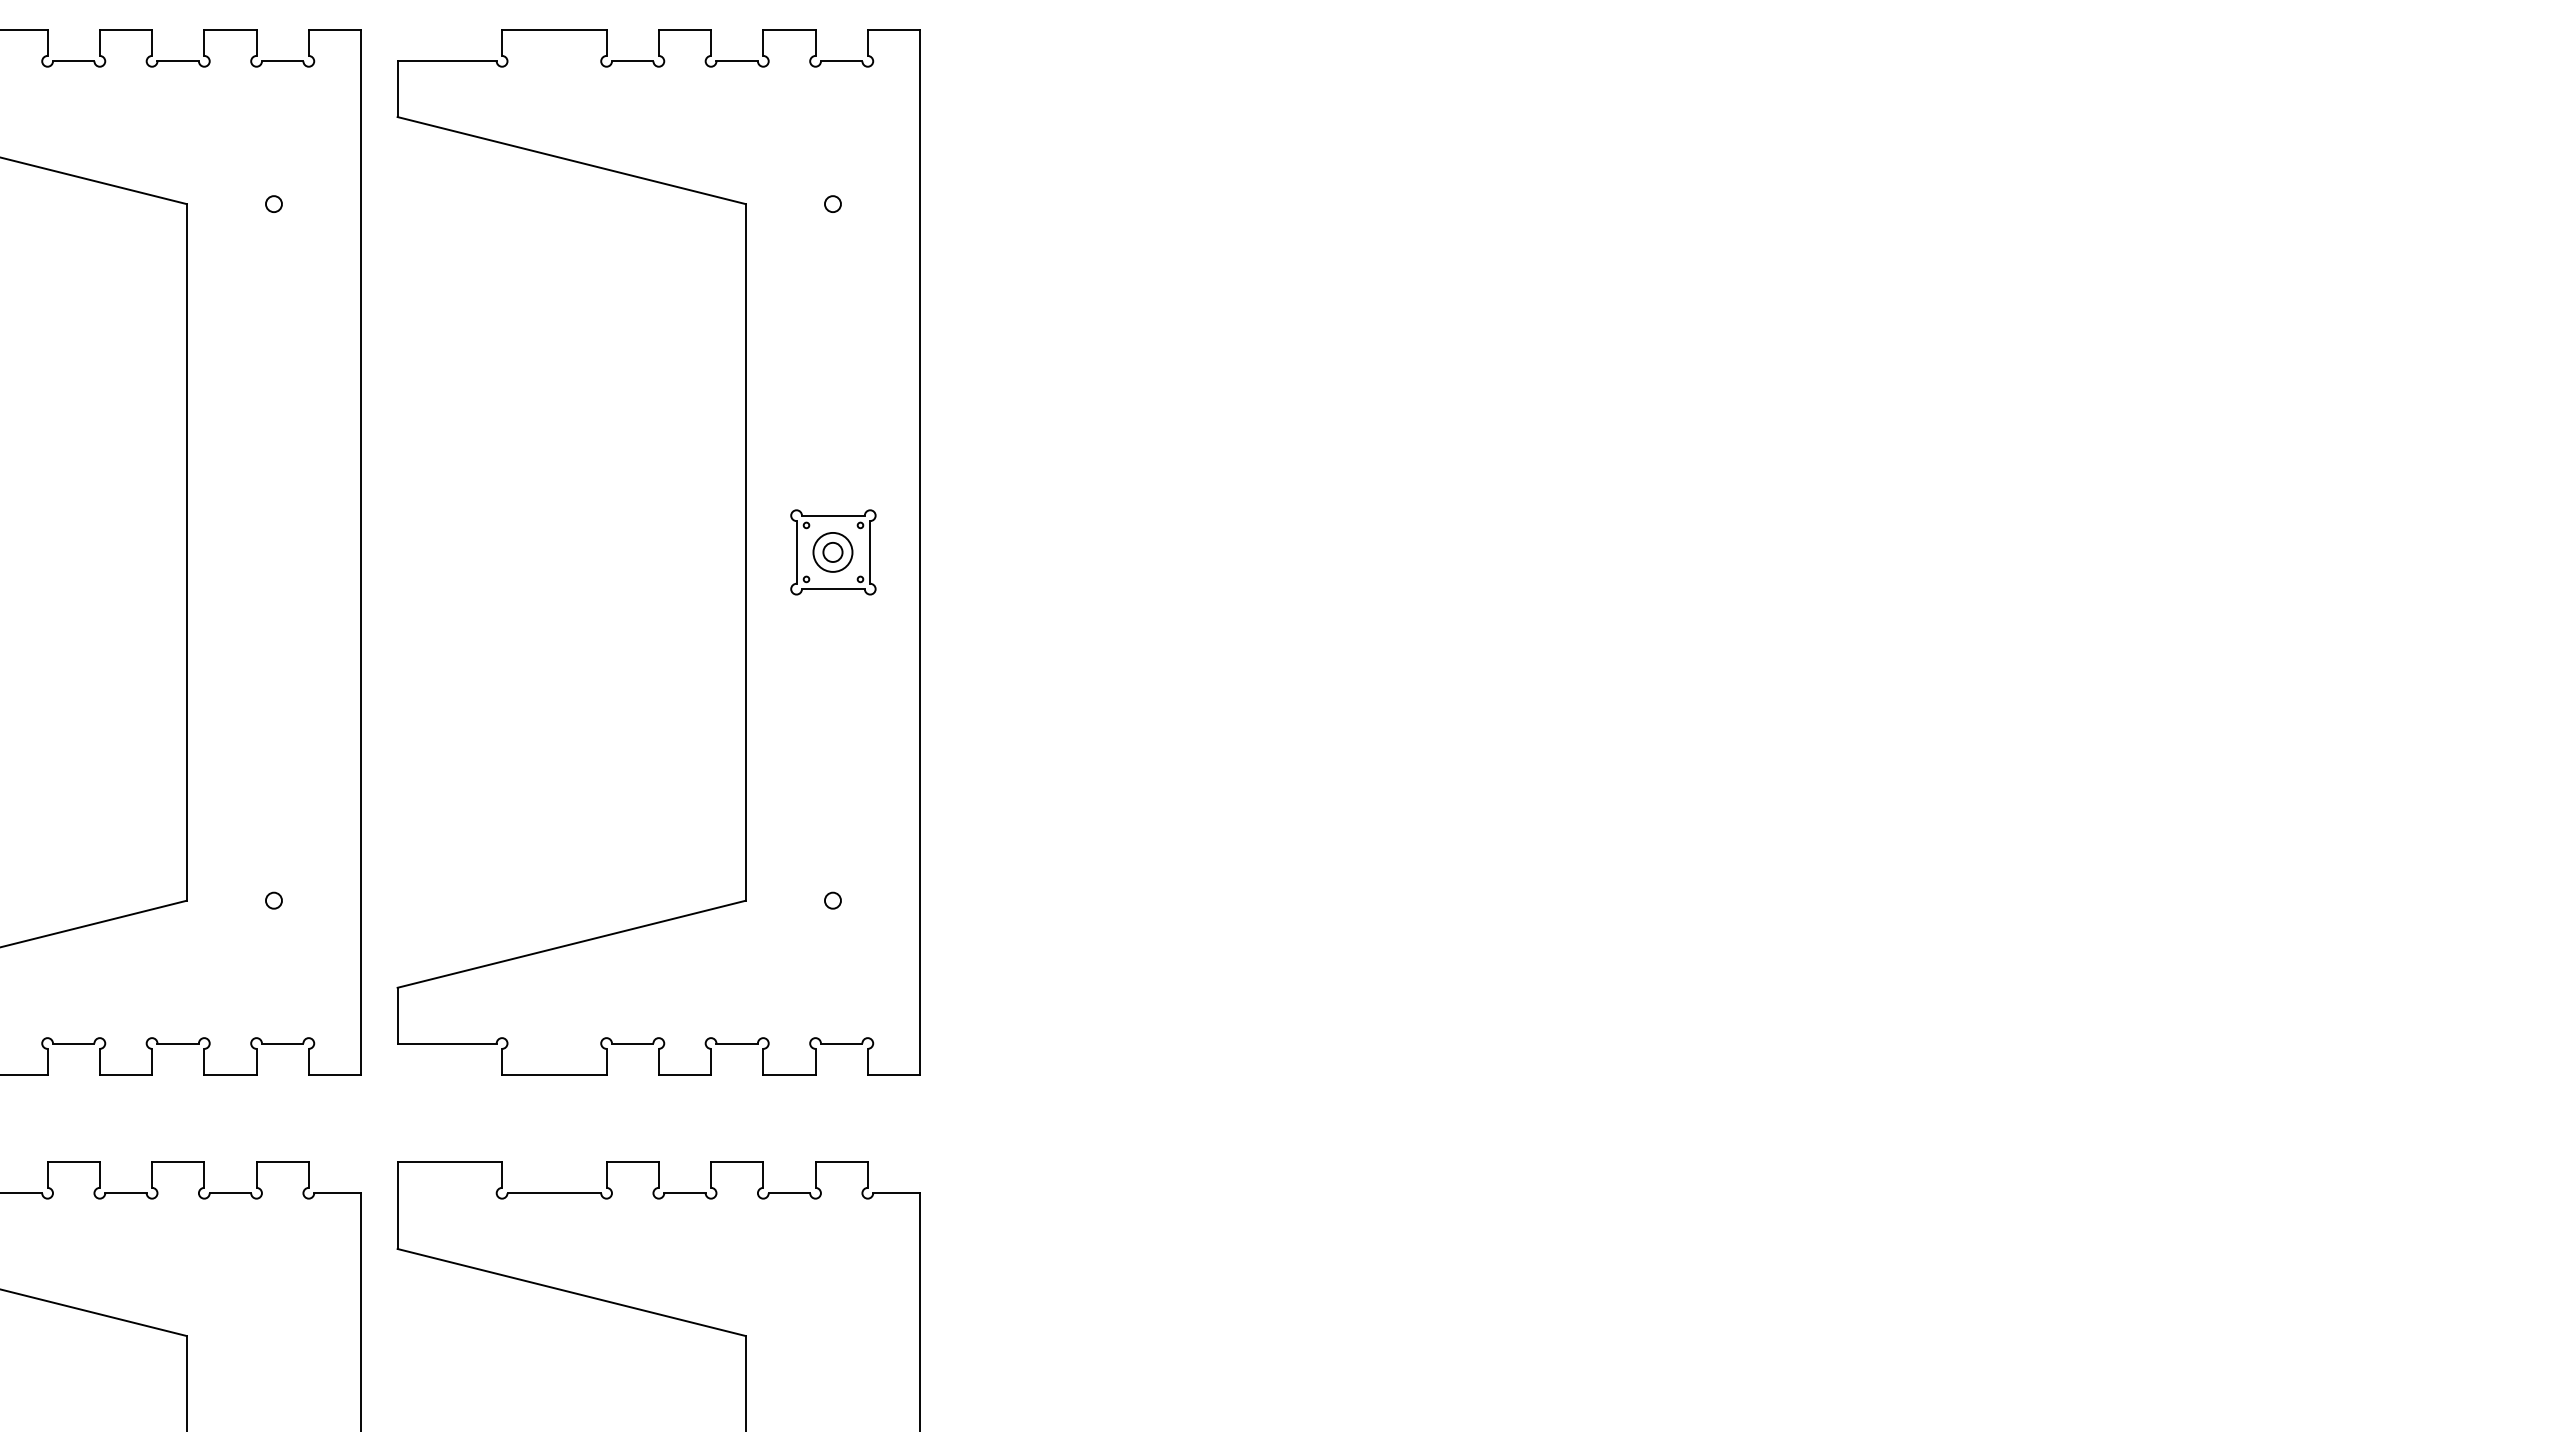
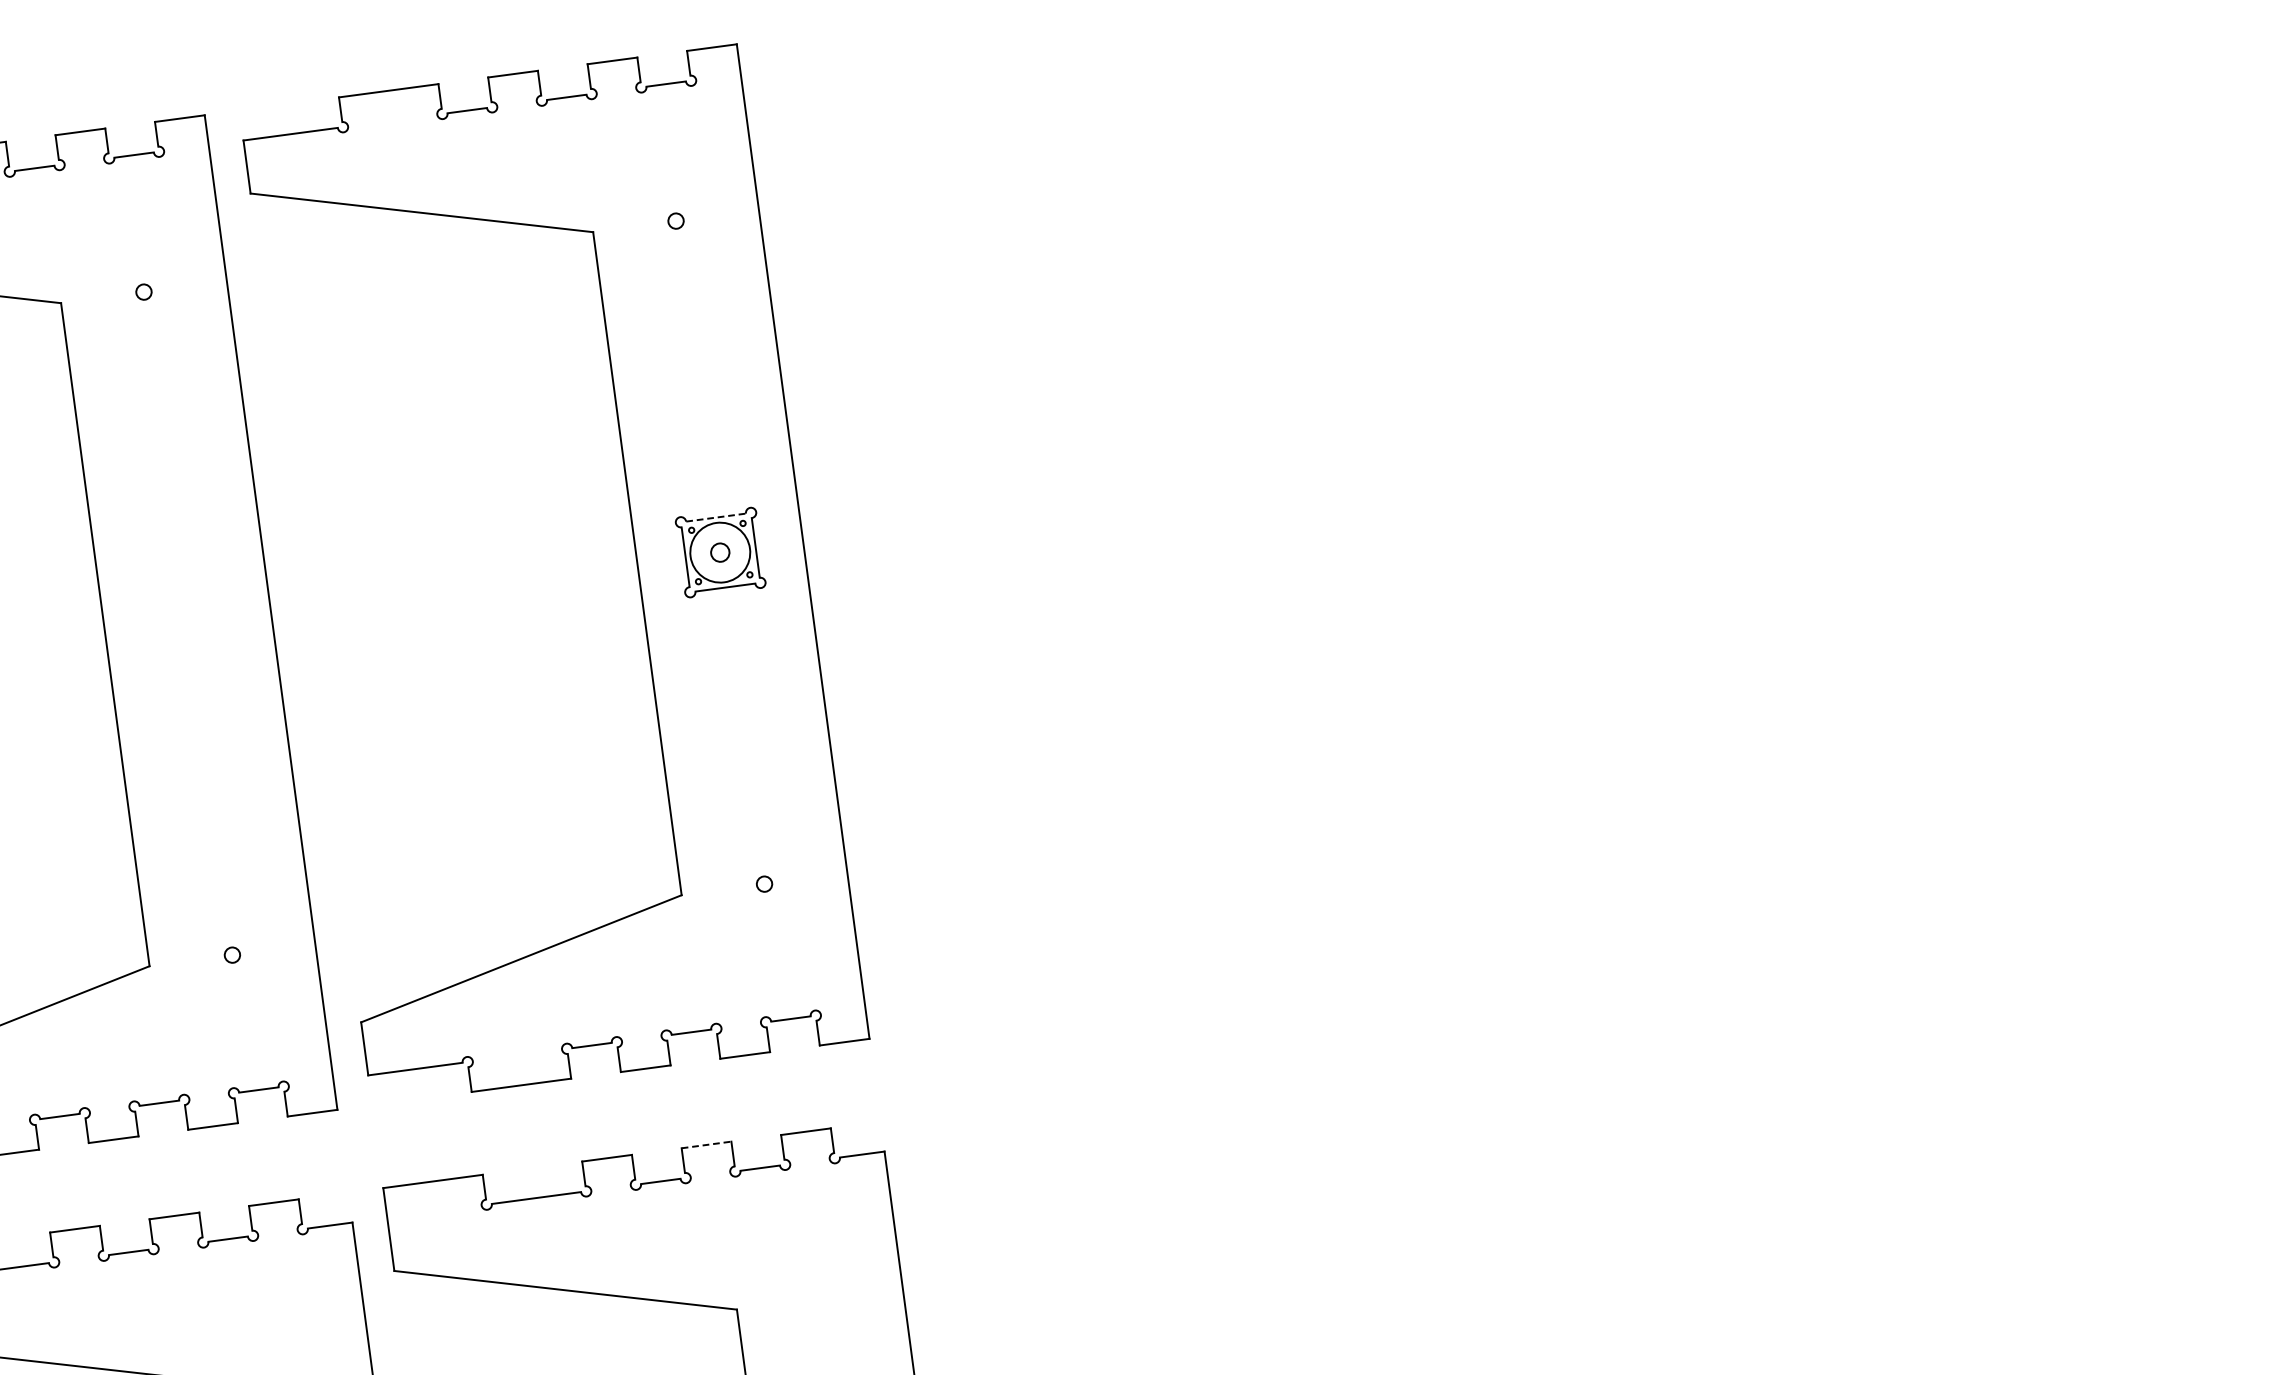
line: (834, 515) -> (717, 517), solid -> dashed
circle: (832, 551) -> (719, 551), size x1.6
line: (737, 1161) -> (706, 1144), solid -> dashed

